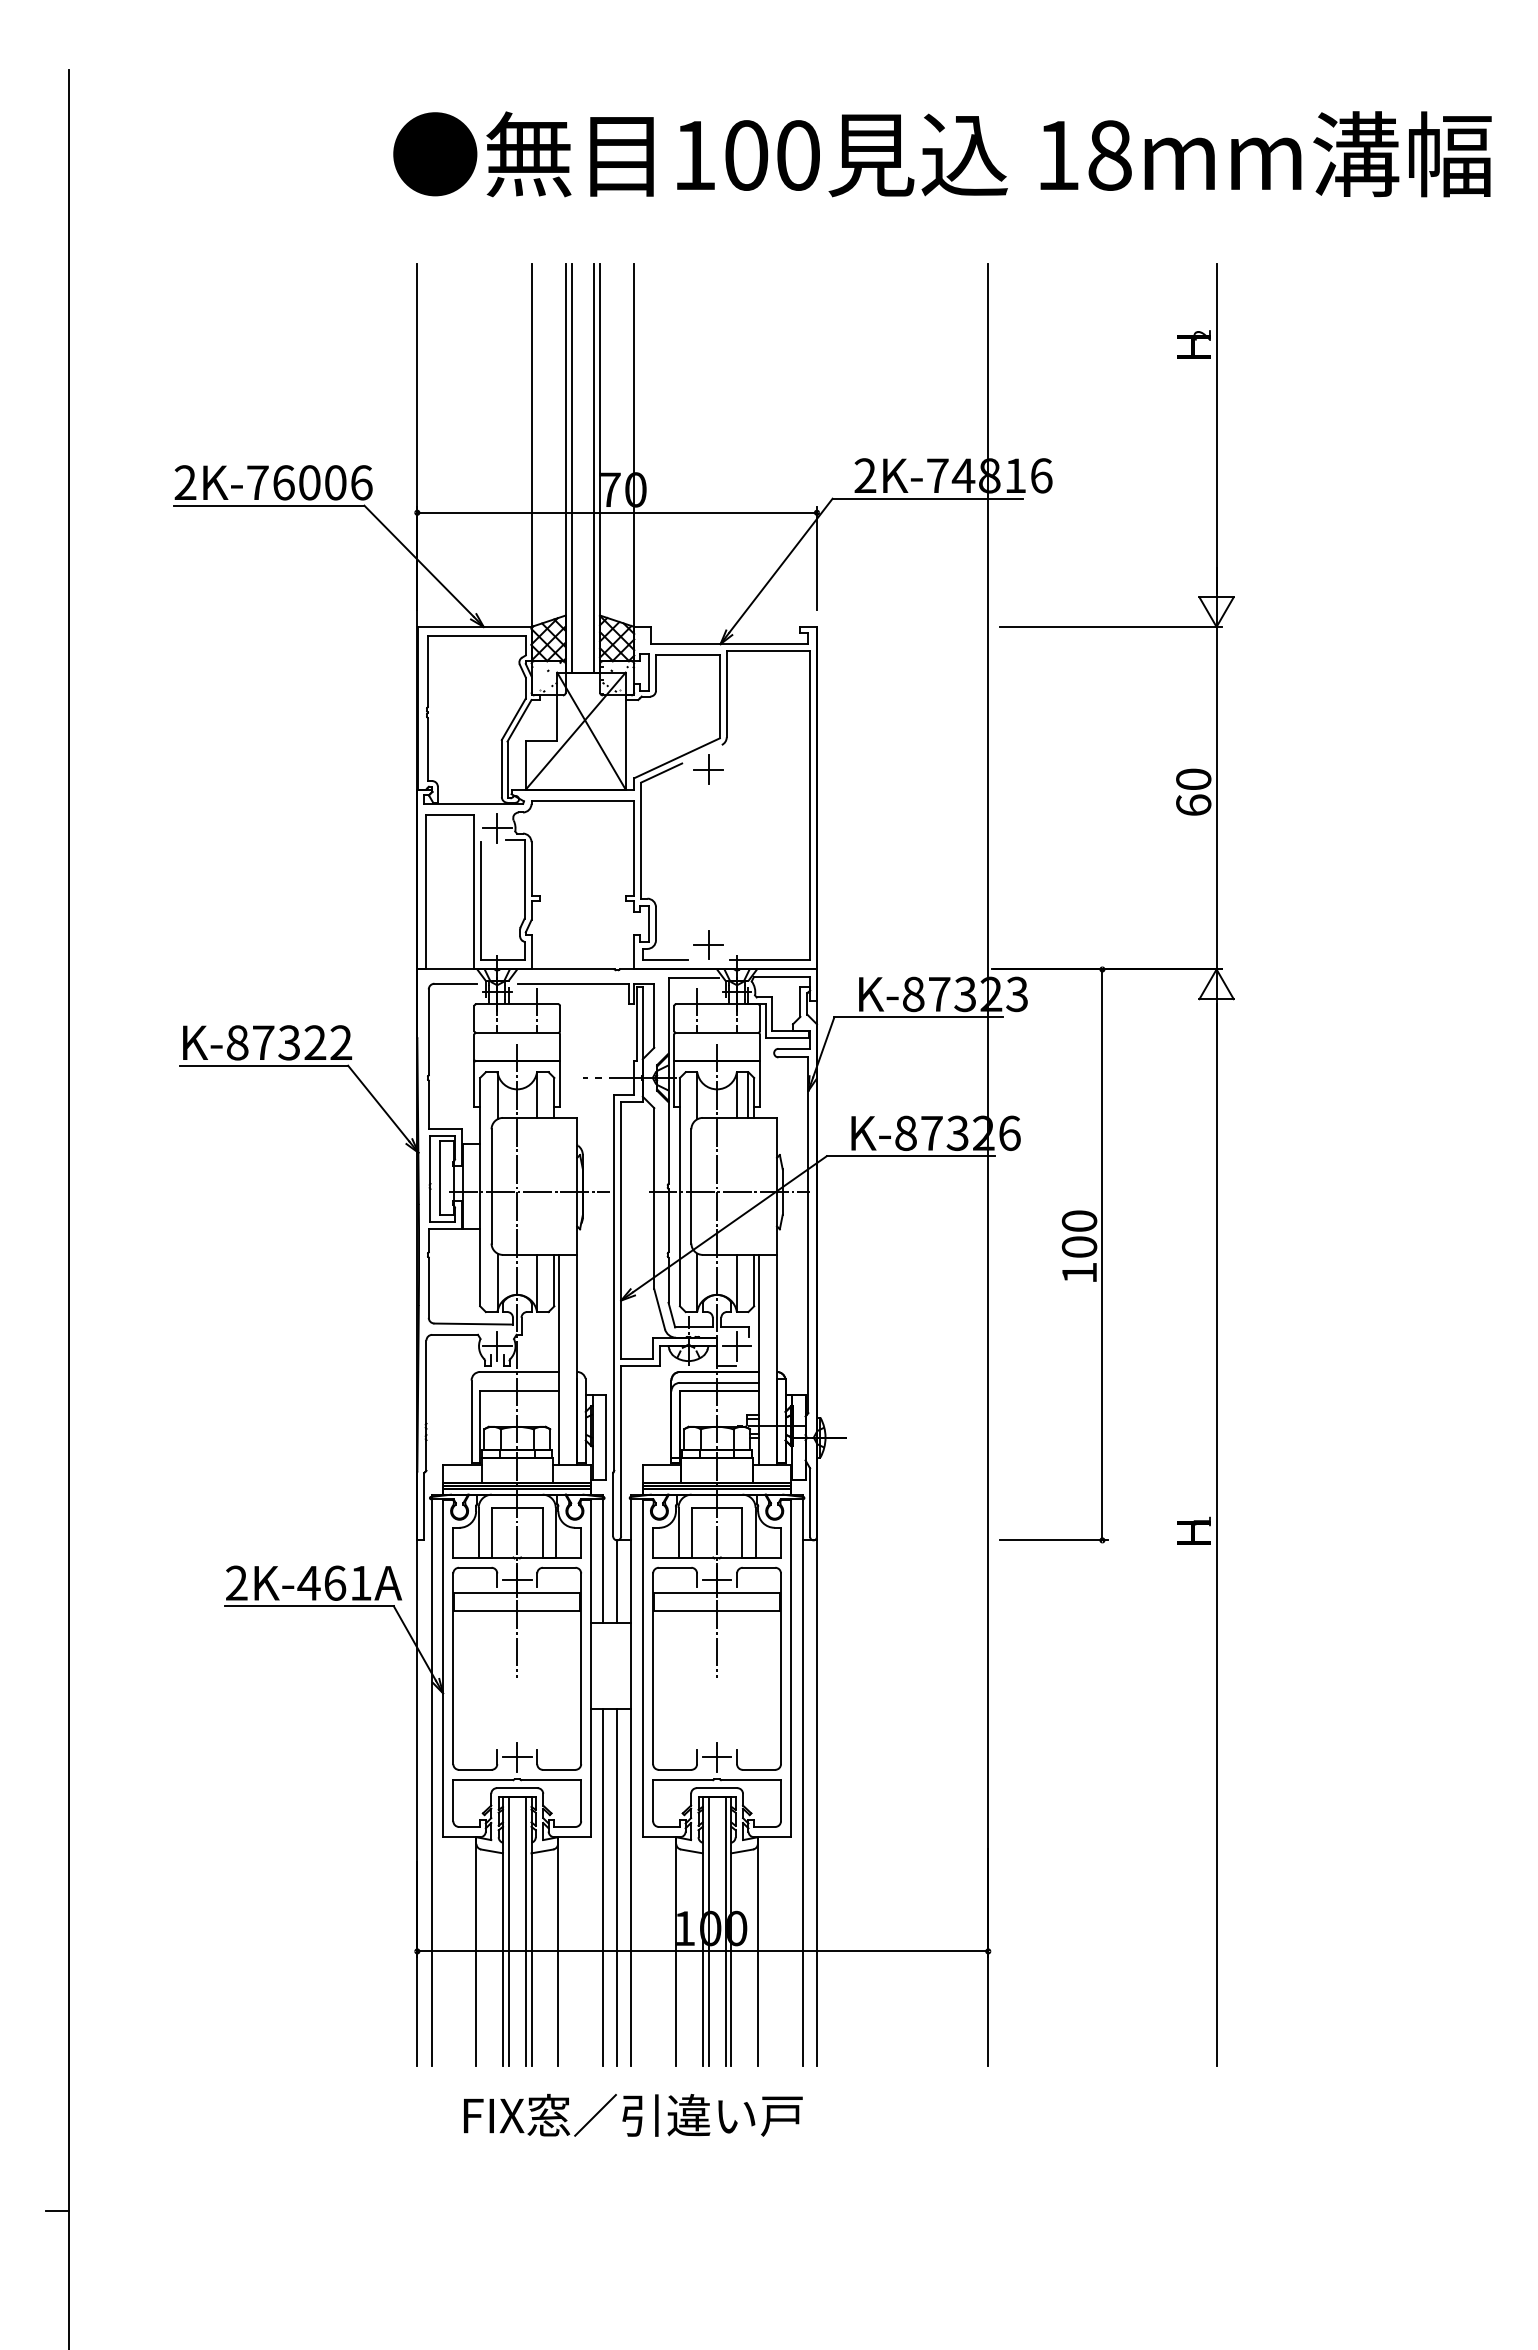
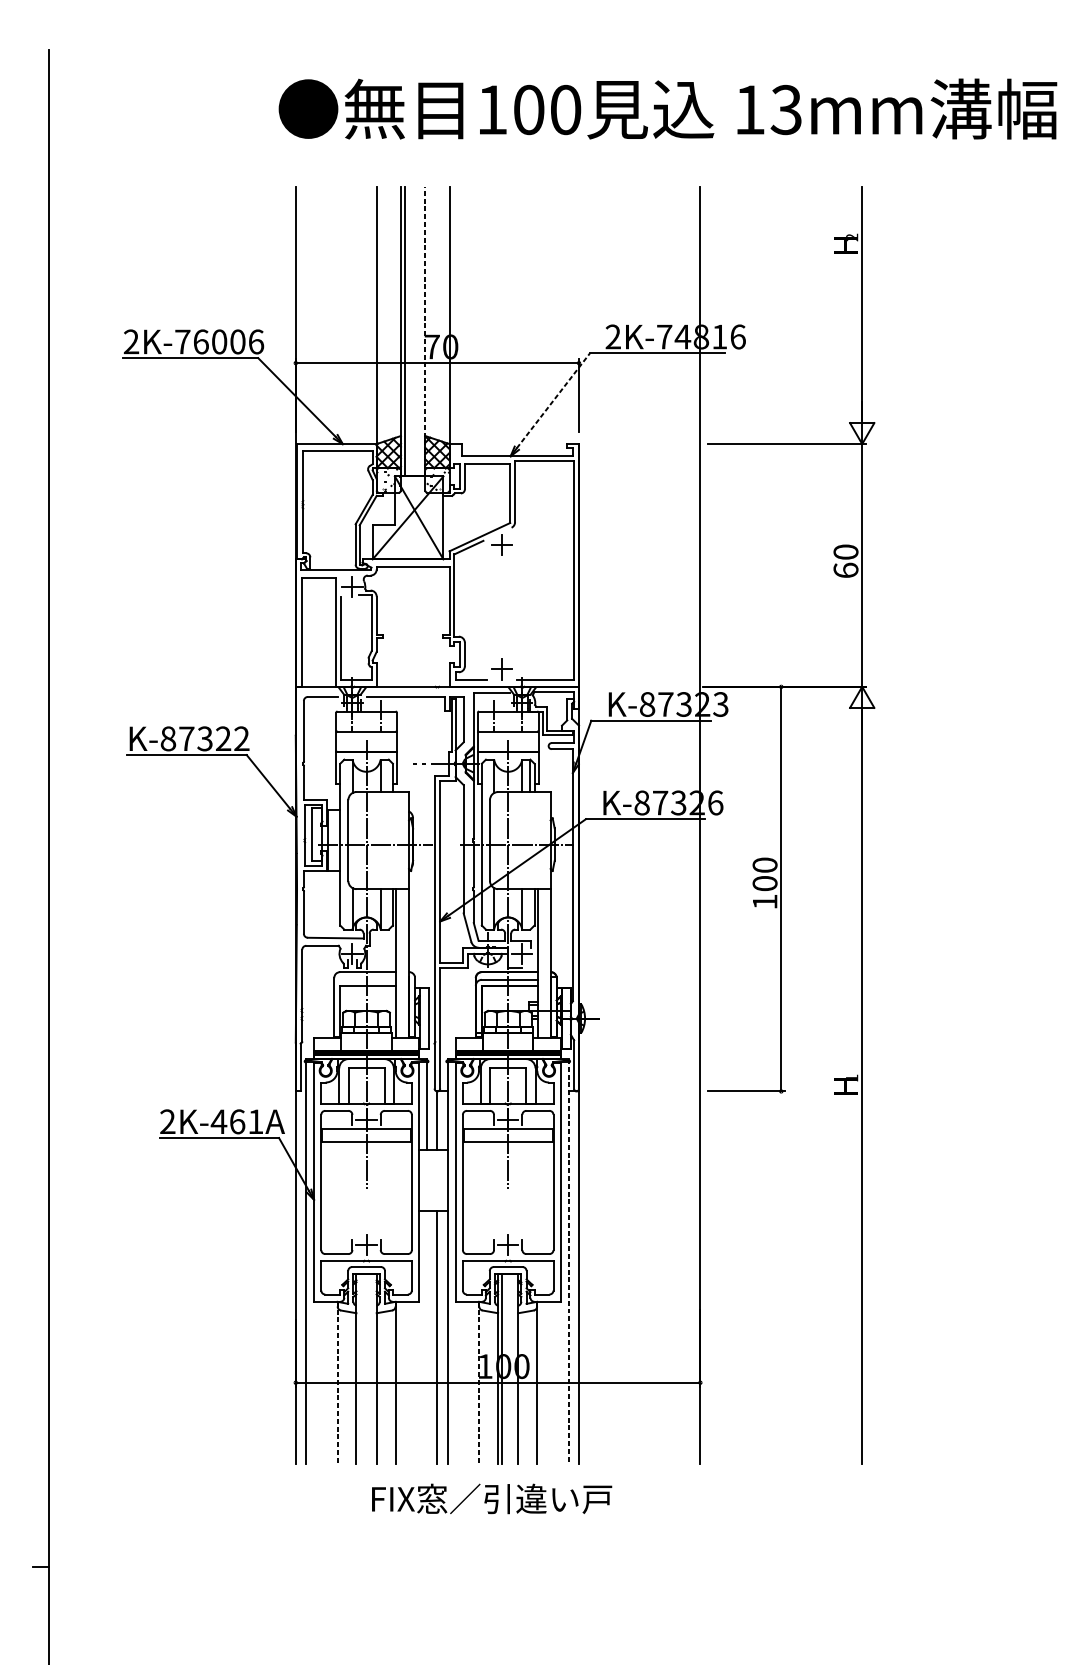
text: (1109, 155) -> (786, 109), 18mm -> 13mm
line: (594, 467) -> (421, 331), removed
line: (600, 467) -> (425, 331), solid -> dashed
line: (780, 565) -> (553, 400), solid -> dashed
line: (802, 1780) -> (568, 1261), solid -> dashed
line: (602, 1886) -> (427, 1336), removed
line: (508, 1931) -> (360, 1368), removed
line: (525, 1931) -> (372, 1368), removed
line: (725, 1931) -> (514, 1368), removed
line: (476, 1951) -> (337, 1382), solid -> dashed
line: (676, 1951) -> (479, 1382), solid -> dashed
text: (633, 2115) -> (492, 1499), moved

